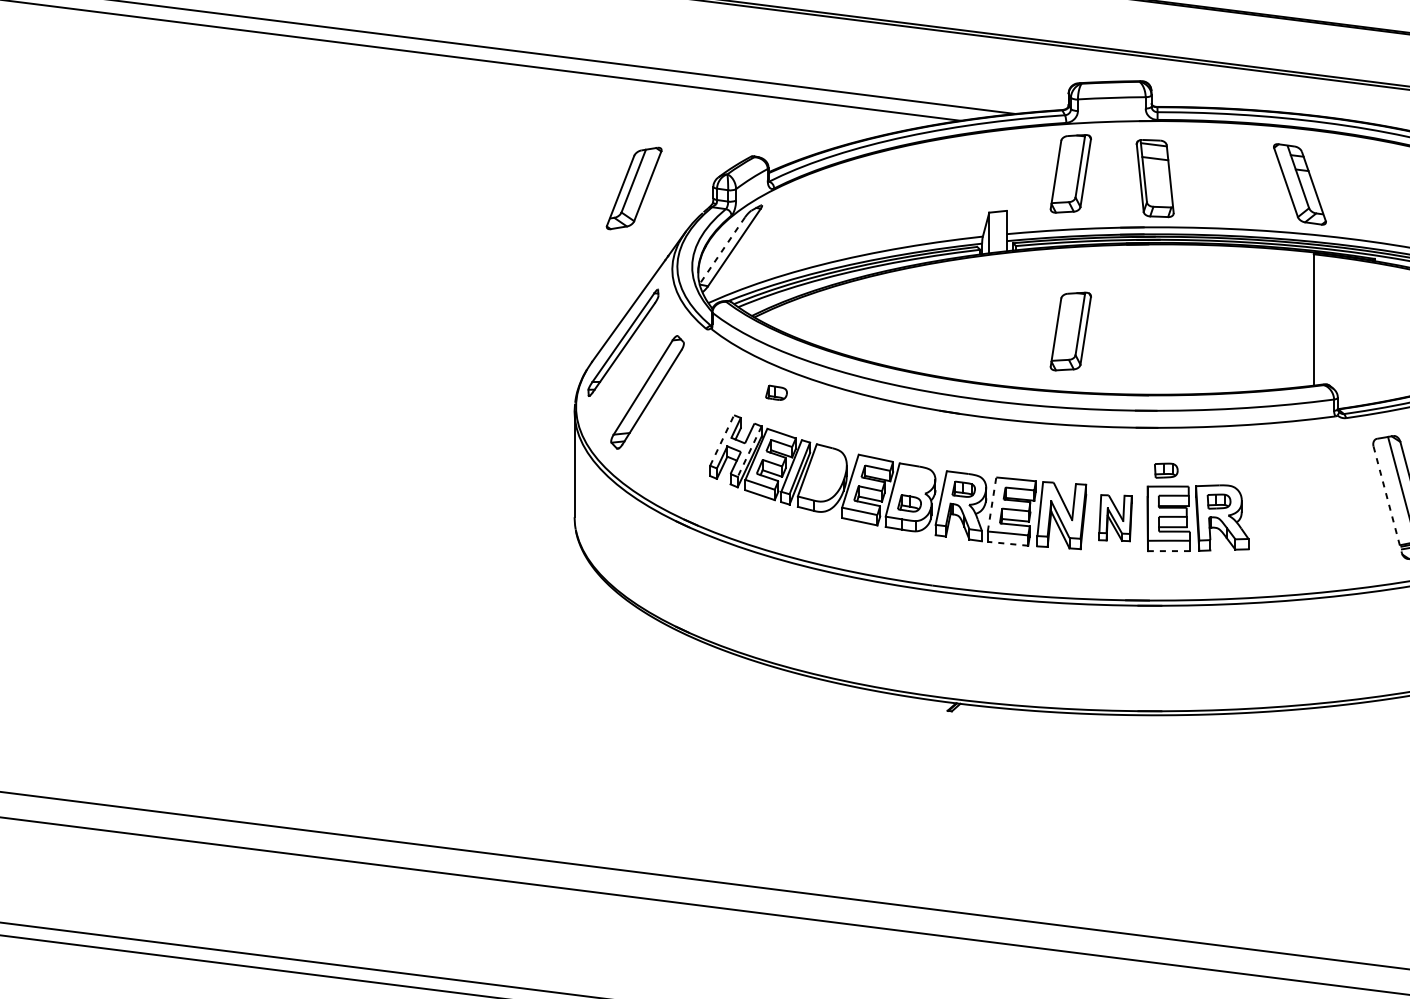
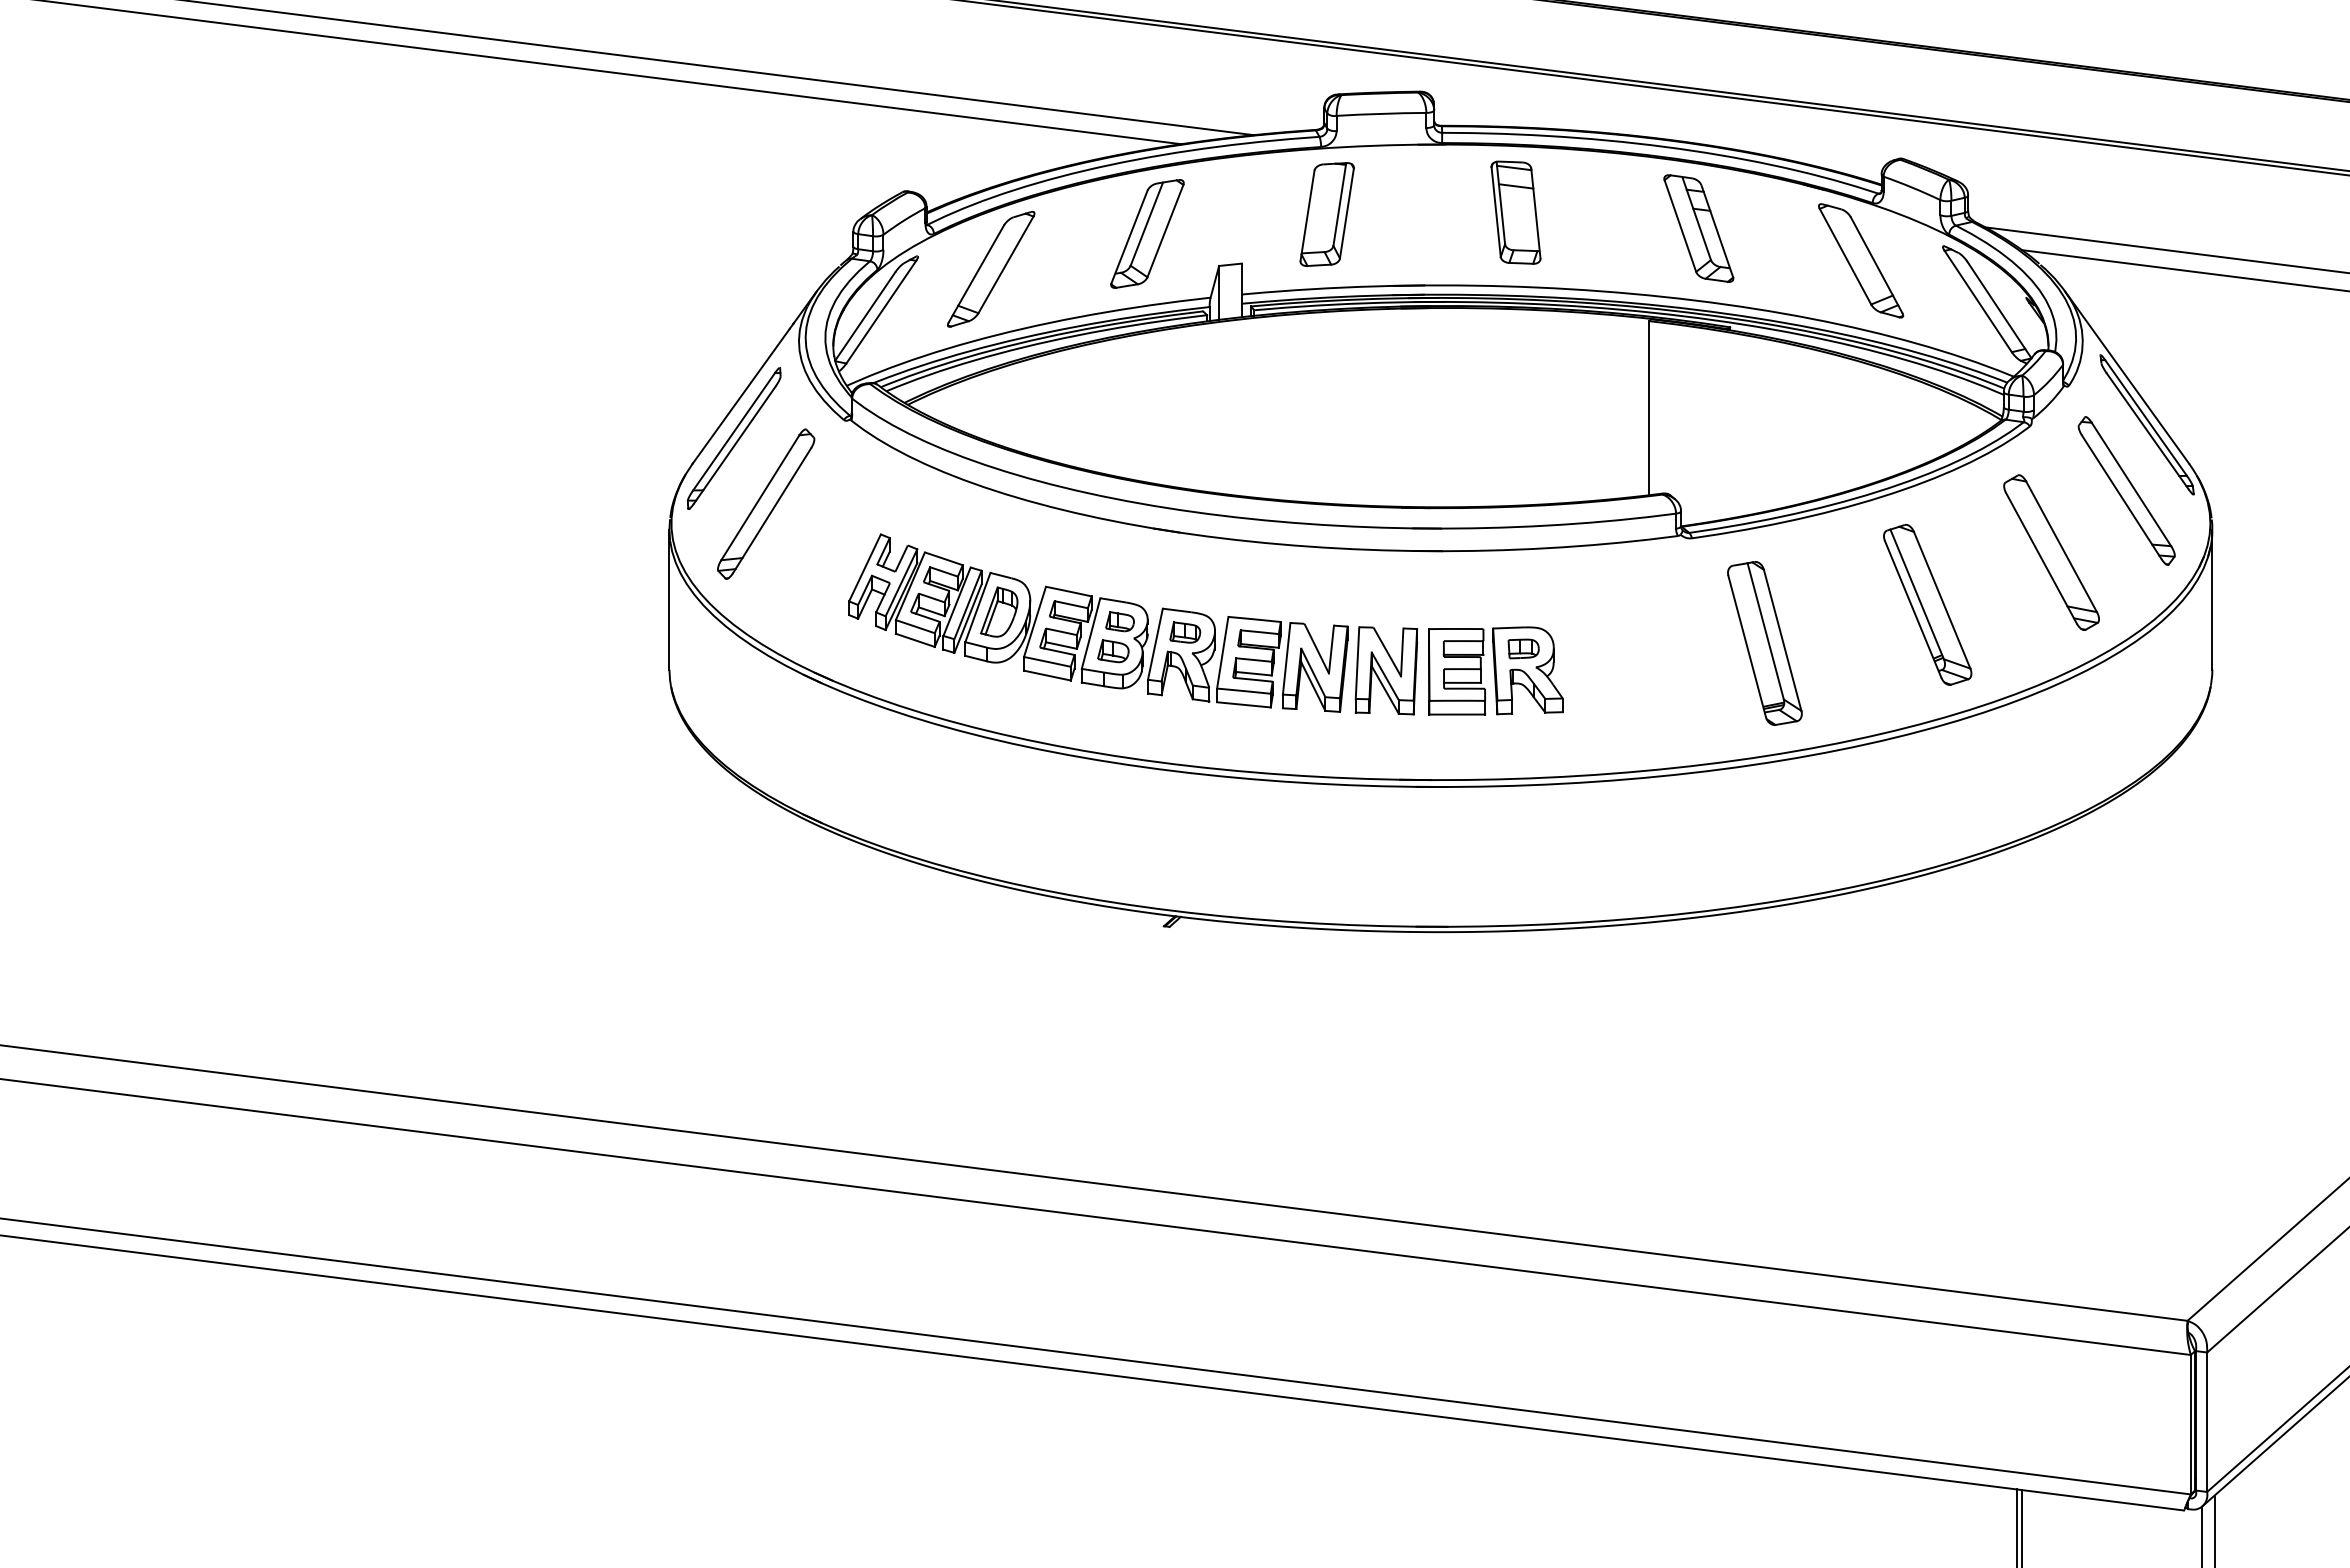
part: (1154, 178) -> (1515, 212), moved
part: (1299, 184) -> (1698, 228), moved
part: (634, 188) -> (1147, 233), moved
part: (817, 214) -> (991, 268), added
line: (722, 250) -> (865, 316), dashed -> solid
part: (1070, 331) -> (1326, 423), removed
part: (776, 392) -> (1119, 621), moved
line: (722, 440) -> (865, 567), dashed -> solid
line: (749, 452) -> (901, 583), dashed -> solid
part: (1166, 470) -> (1453, 607), removed
part: (823, 473) -> (999, 611), added
line: (1387, 499) -> (1747, 646), dashed -> solid
line: (991, 504) -> (1222, 652), dashed -> solid
part: (1115, 517) -> (1386, 670), size x1.43
line: (1007, 543) -> (1243, 704), dashed -> solid
line: (1169, 551) -> (1457, 714), dashed -> solid

